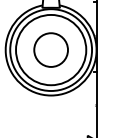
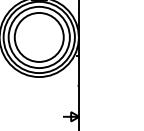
circle: (50, 48) -> (38, 36), size x1.67

